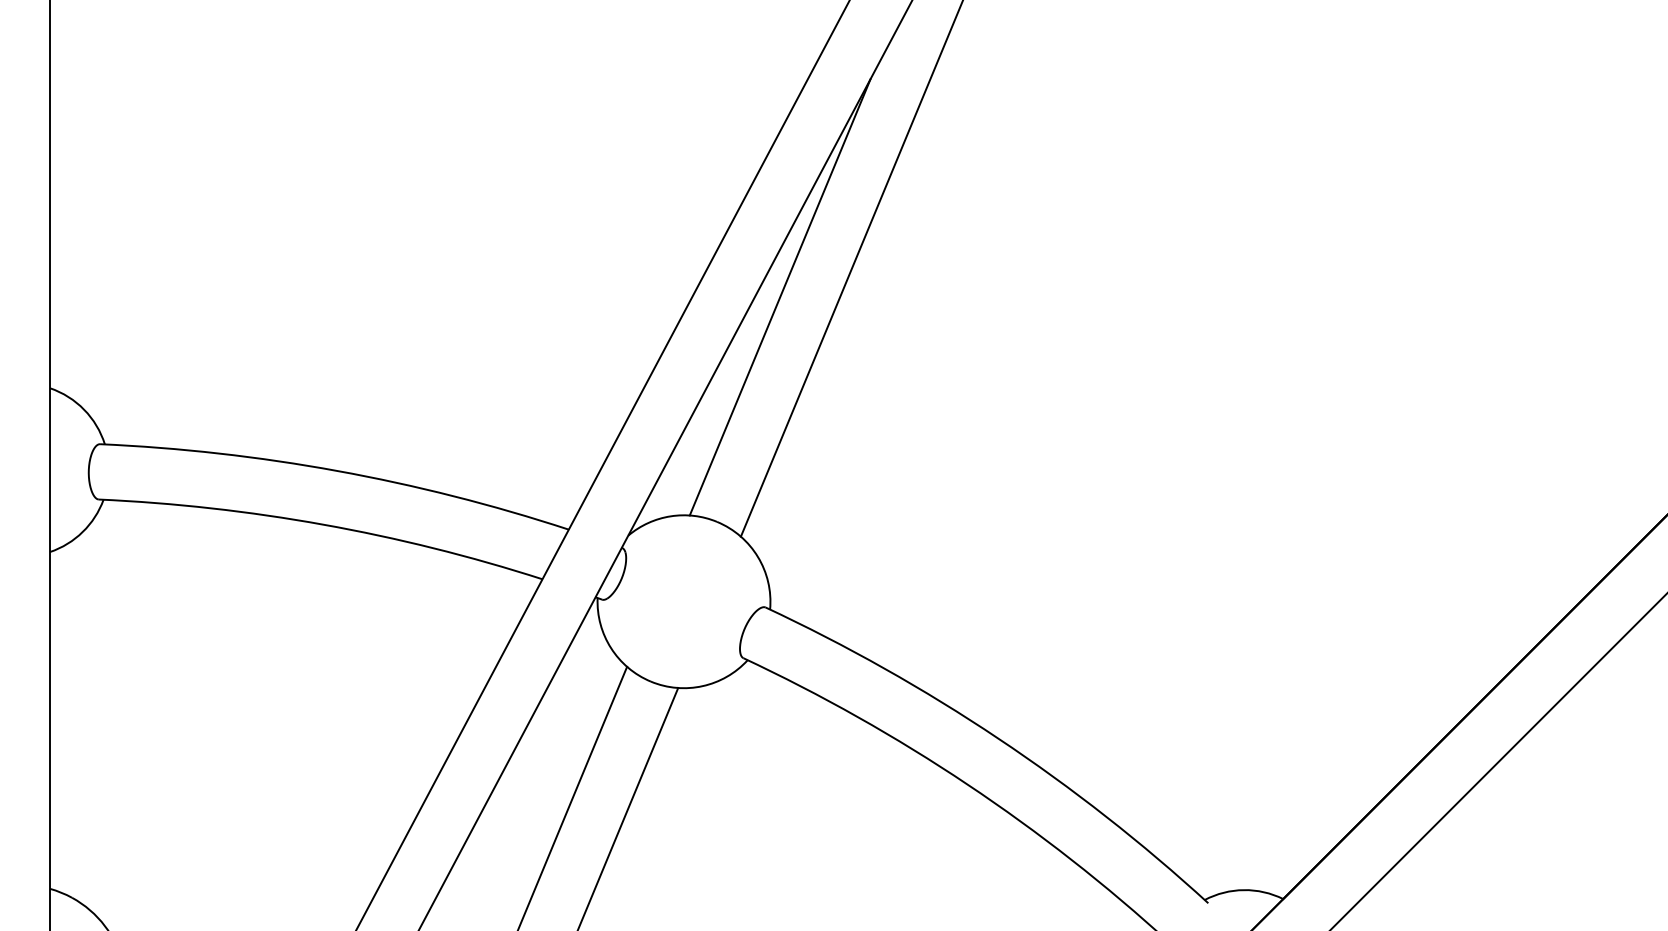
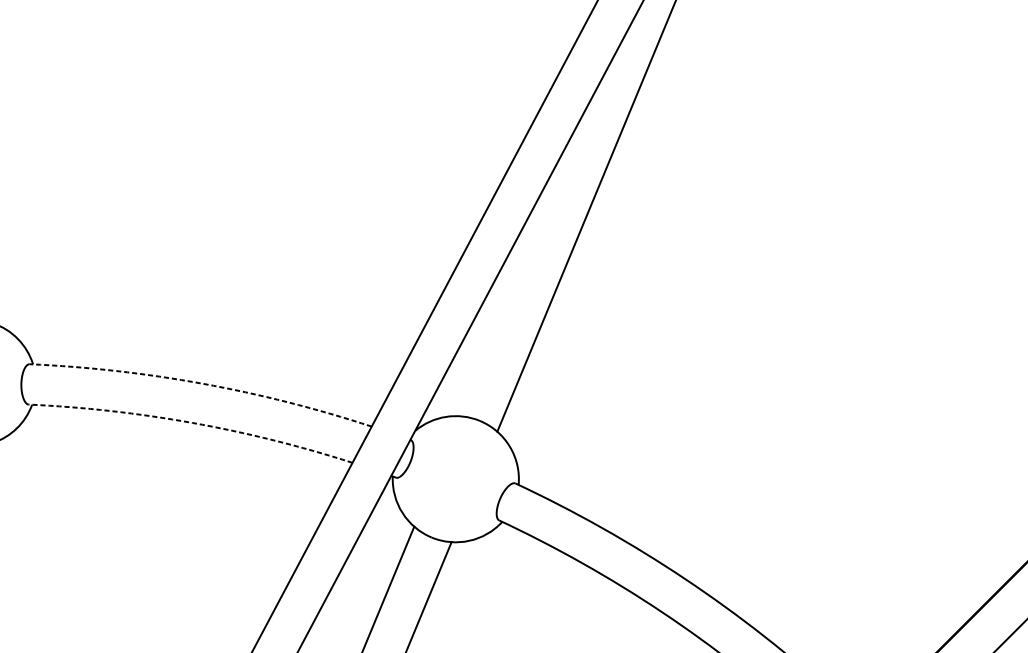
line: (779, 297) -> (525, 257), removed
arc: (337, 470) -> (202, 383), solid -> dashed
arc: (323, 524) -> (192, 422), solid -> dashed

